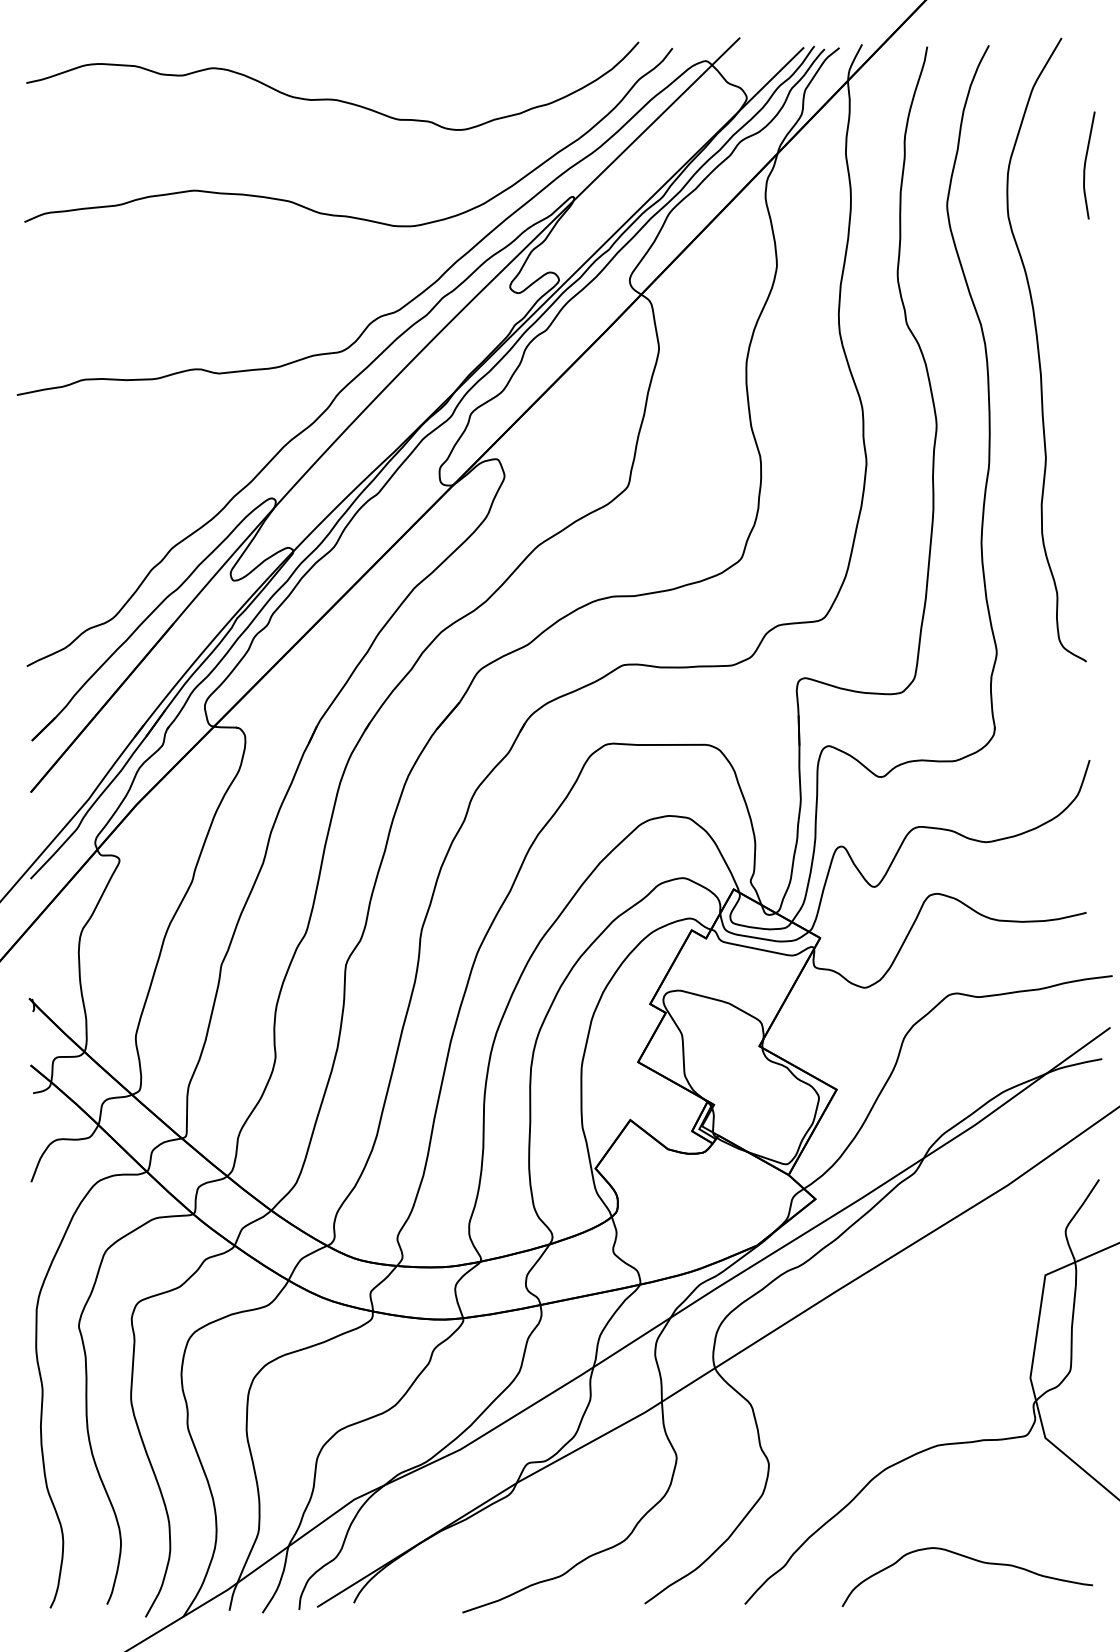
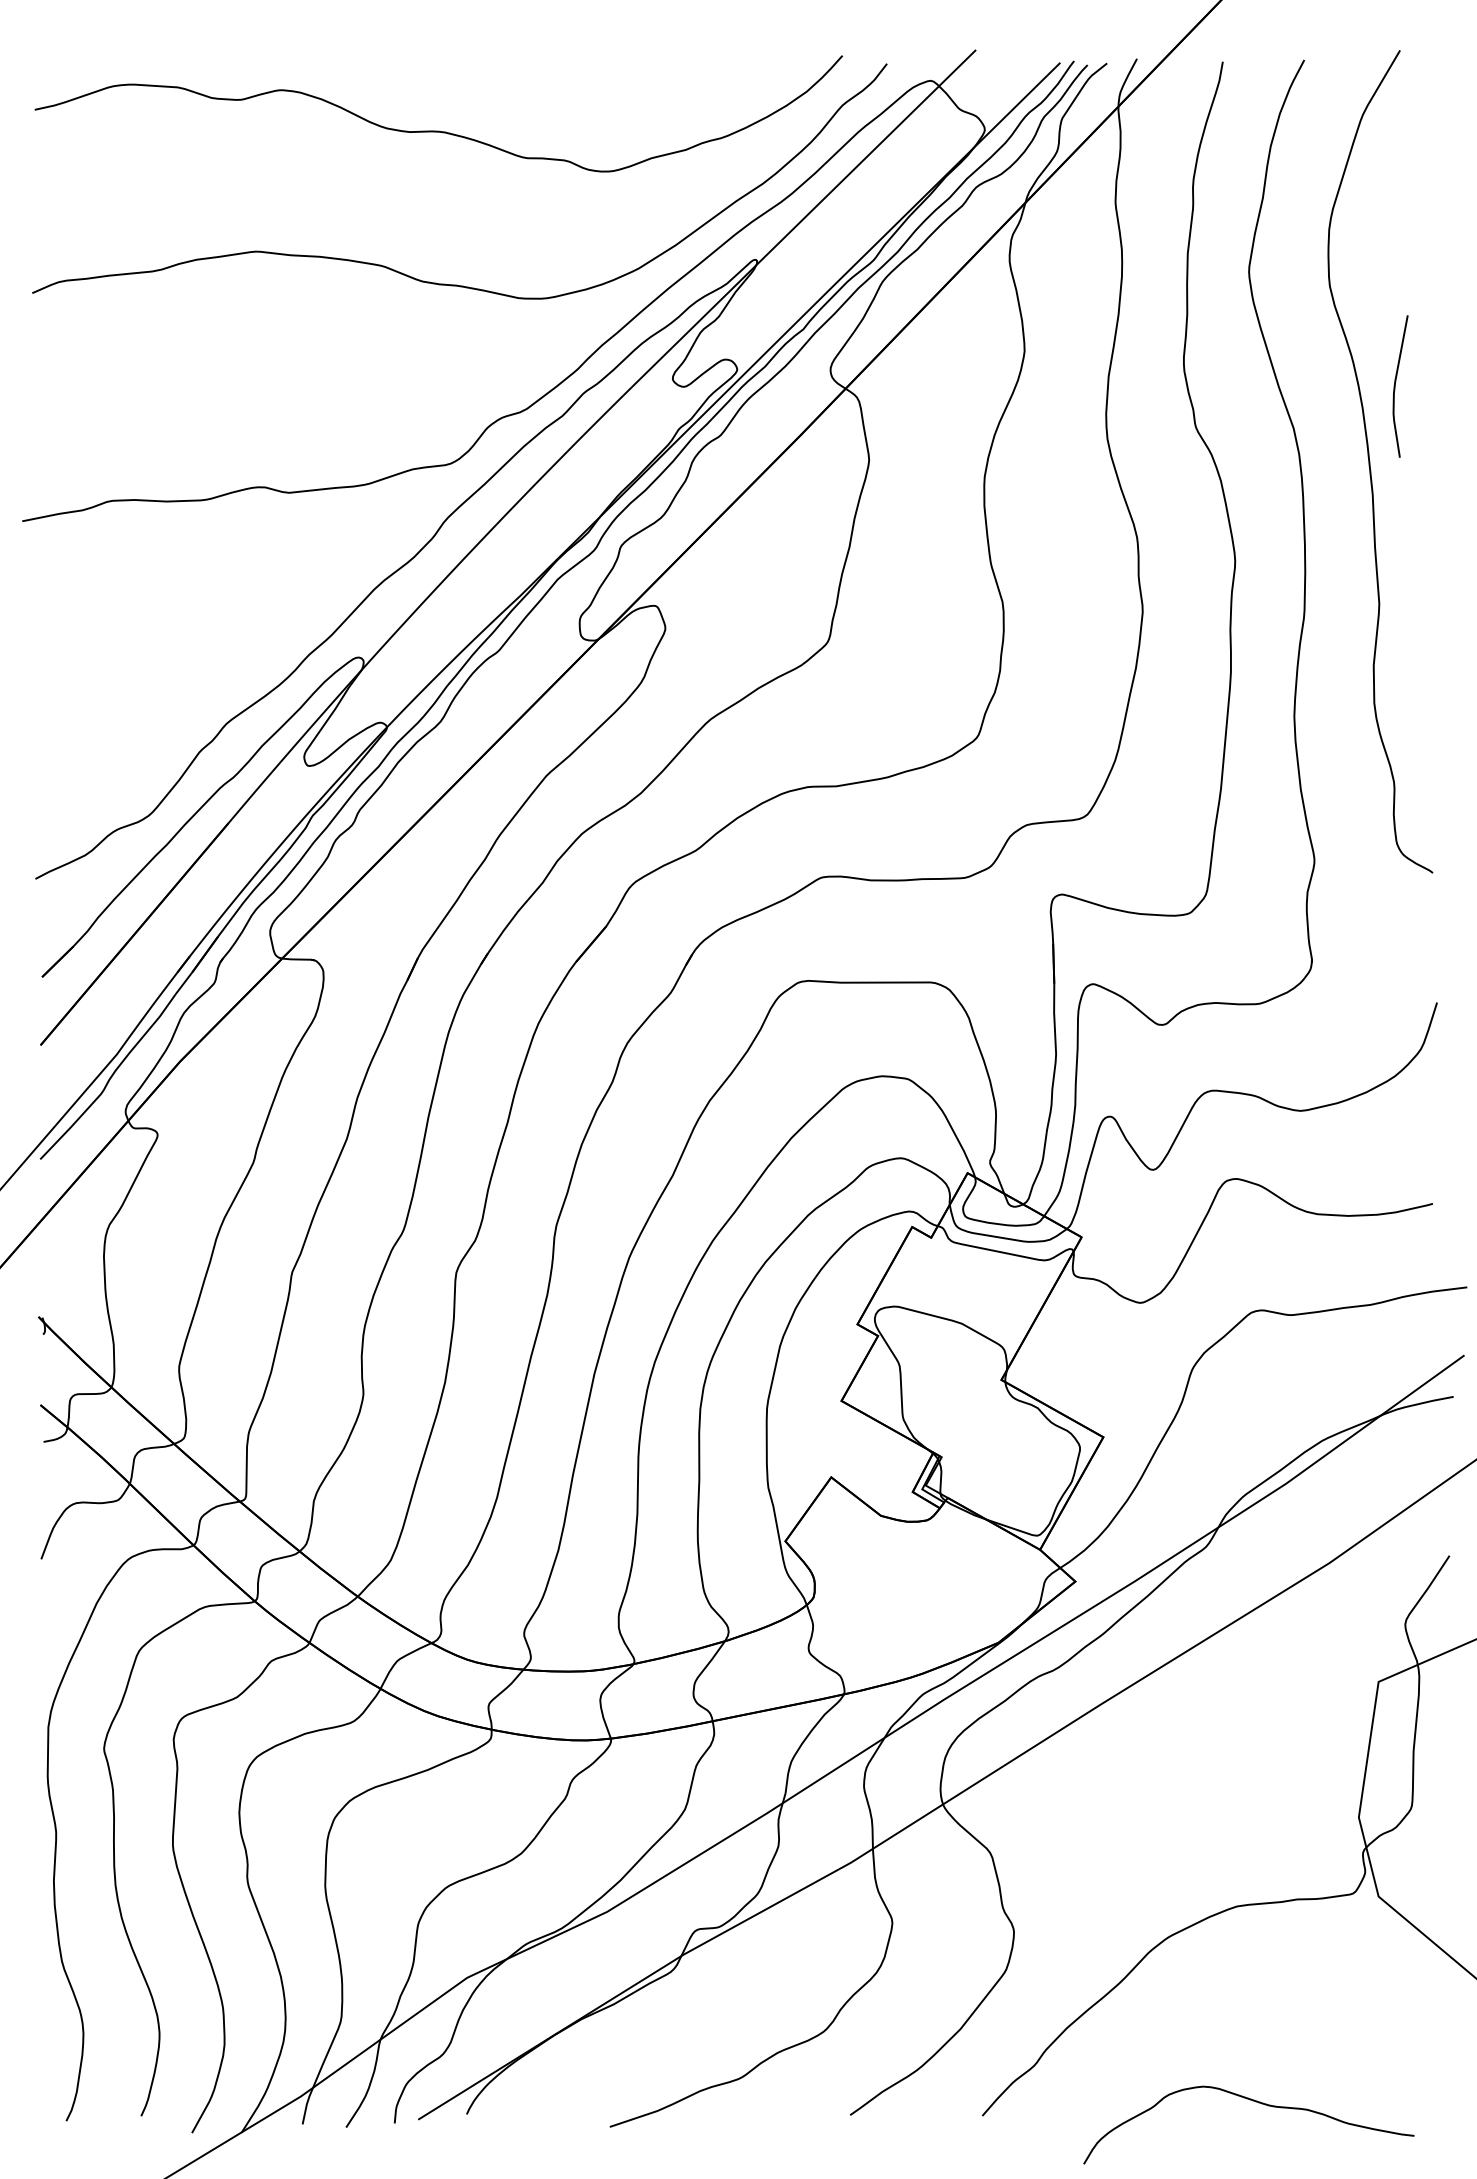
curve: (1085, 165) -> (1395, 386), moved
curve: (972, 1560) -> (1255, 2102), moved

